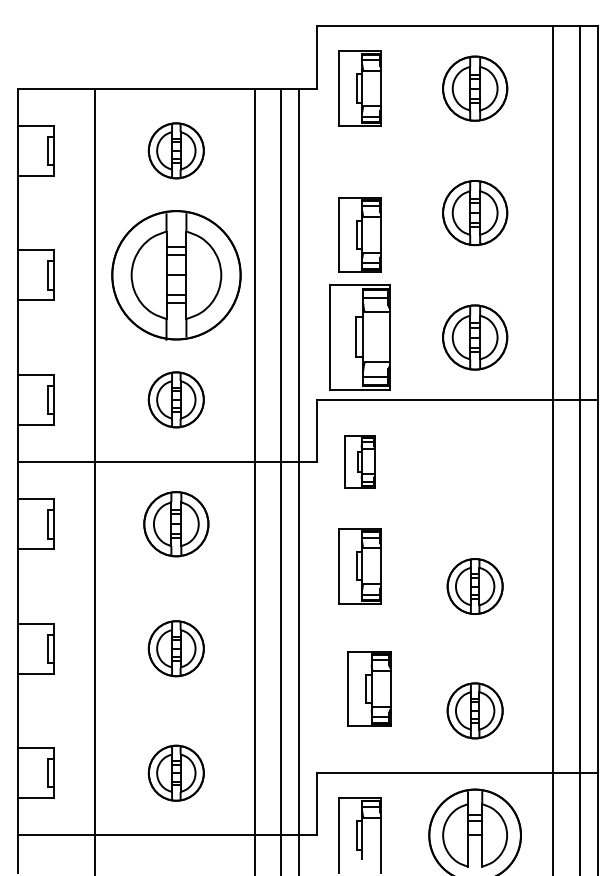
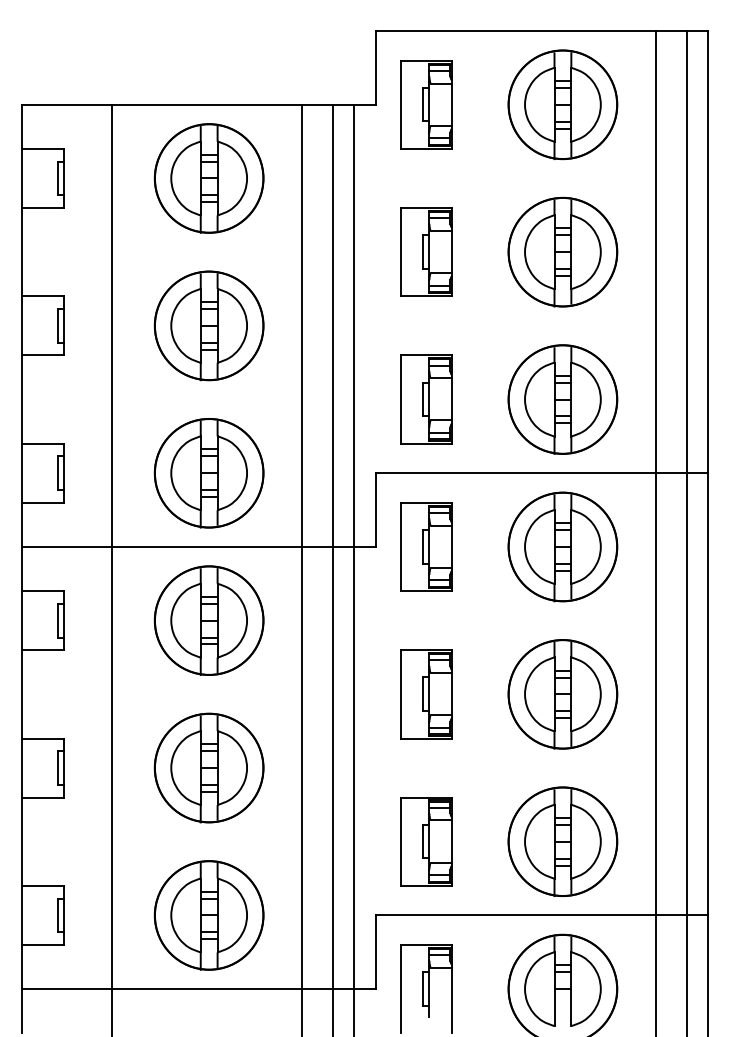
part: (474, 88) -> (562, 104), size x1.43
part: (175, 150) -> (208, 178), size x1.67
part: (474, 212) -> (562, 251), size x1.43
part: (359, 234) -> (426, 251), moved
part: (175, 275) -> (208, 325), size x0.71
part: (359, 337) -> (426, 399), size x0.71
part: (474, 337) -> (562, 399), size x1.43
part: (175, 399) -> (208, 473), size x1.67
part: (359, 461) -> (426, 546), size x1.43
part: (474, 461) -> (562, 546), added
part: (175, 524) -> (208, 620), size x1.43
part: (359, 566) -> (426, 694), moved
part: (474, 586) -> (562, 694), size x1.67
part: (175, 648) -> (208, 767), size x1.67
part: (369, 688) -> (426, 841), moved
part: (474, 710) -> (562, 841), size x1.67
part: (175, 773) -> (208, 915), size x1.67

